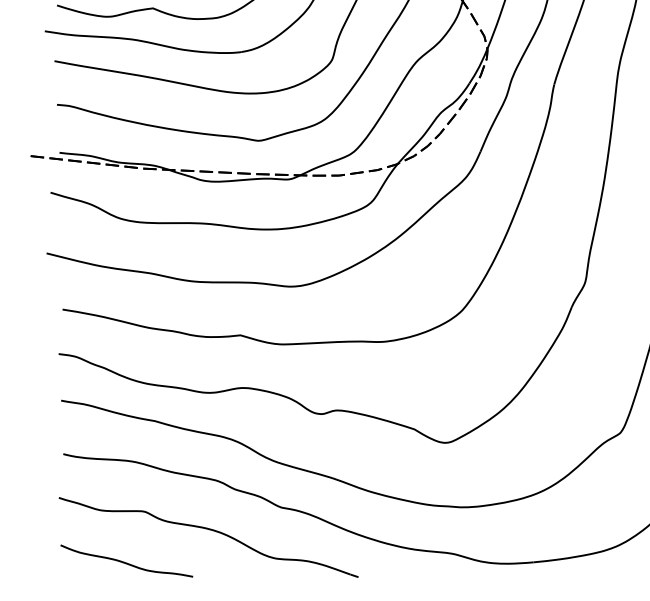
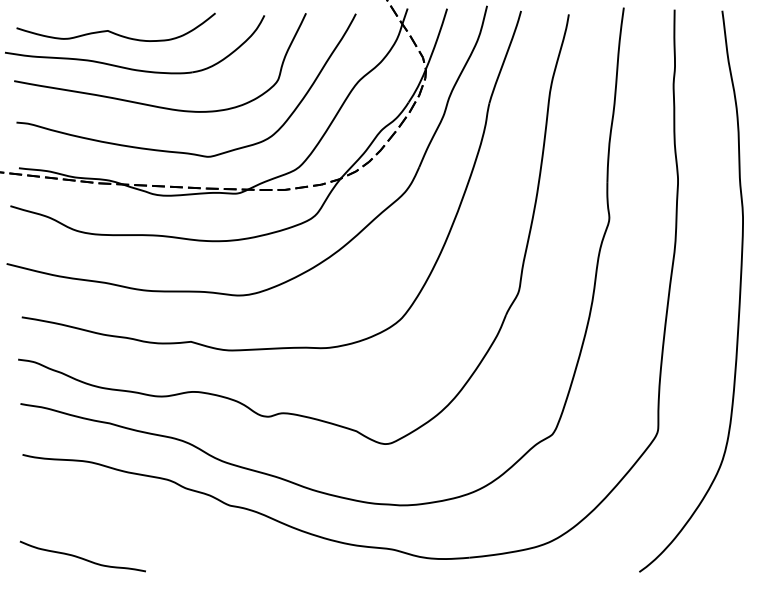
part: (209, 530) -> (161, 527), removed

